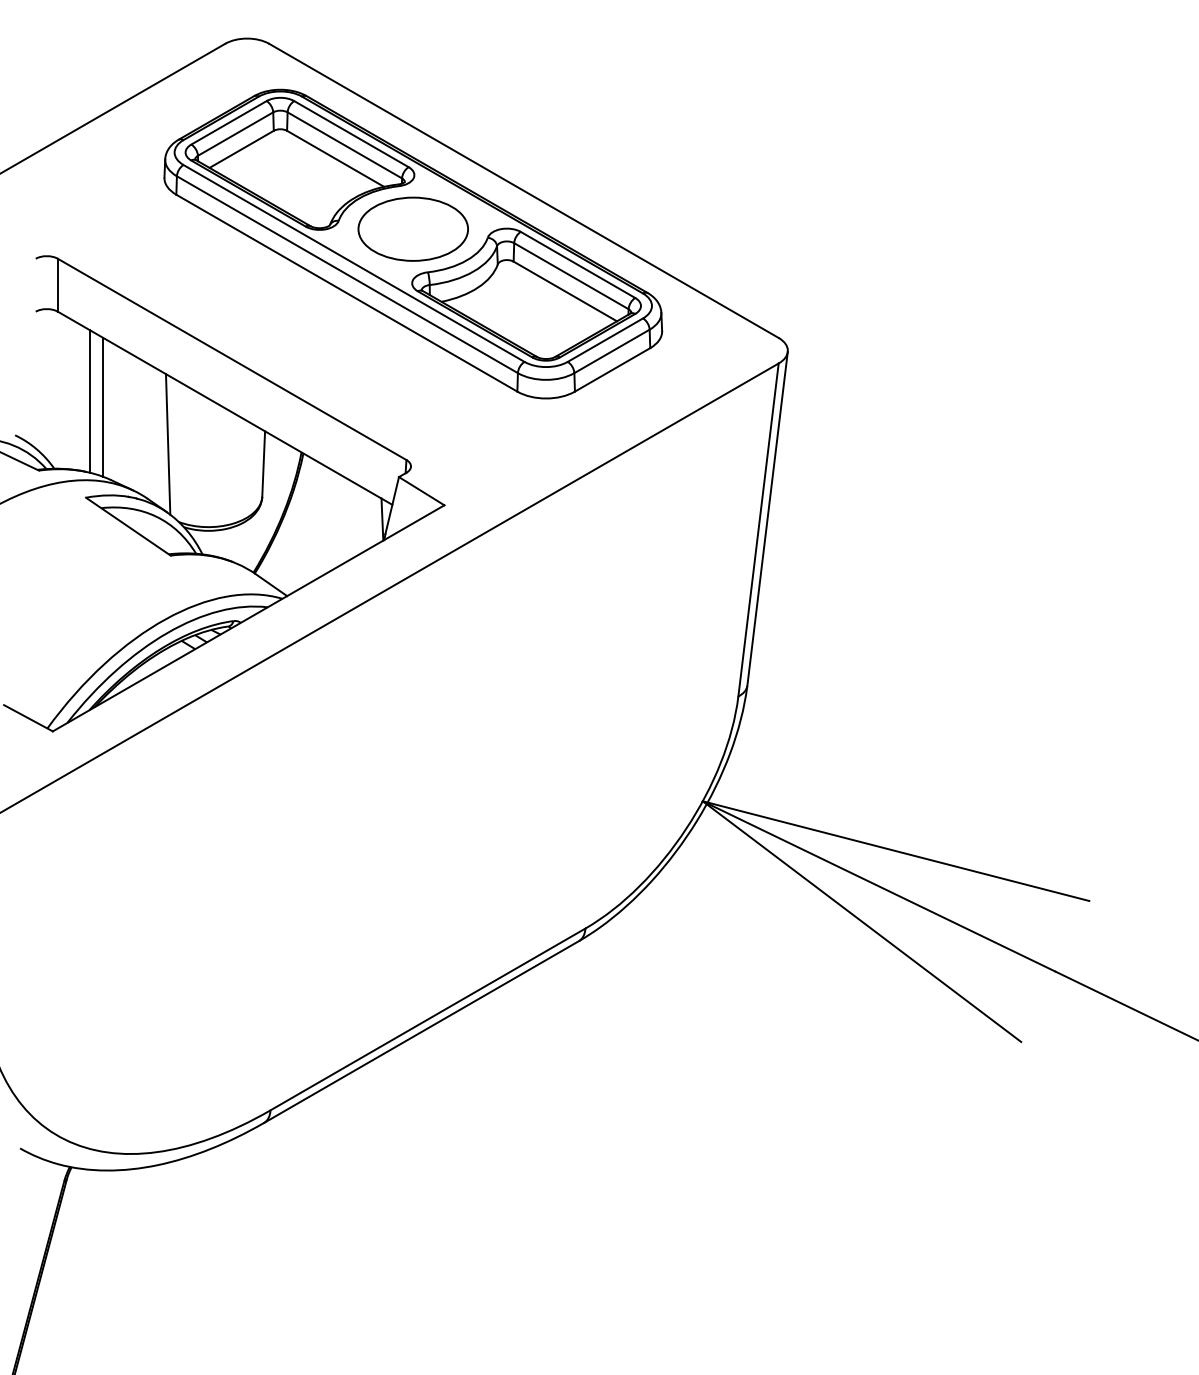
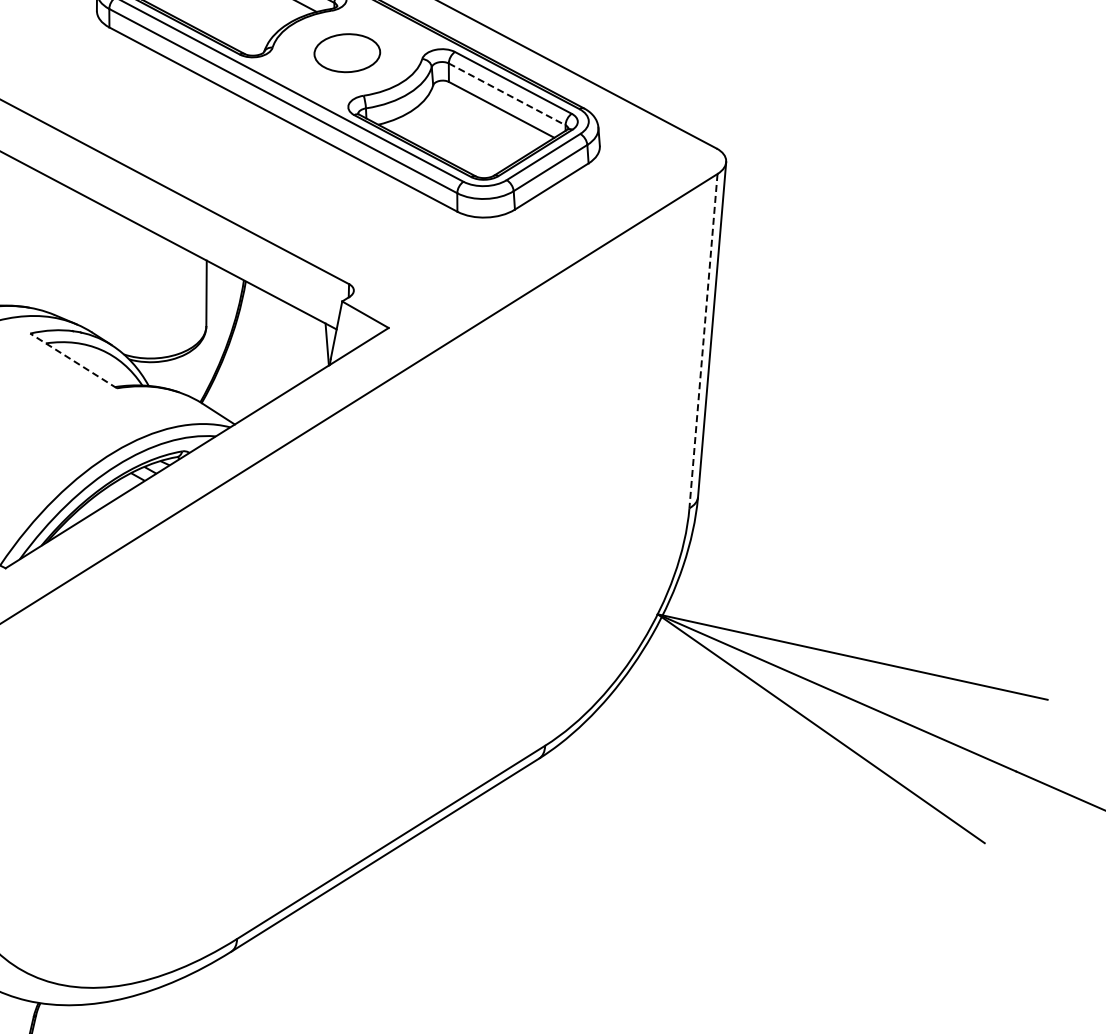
part: (412, 228) -> (346, 52), size x0.6
line: (571, 276) -> (507, 94), solid -> dashed
line: (90, 401) -> (31, 237), removed
line: (103, 406) -> (44, 241), removed
line: (168, 444) -> (110, 277), removed
line: (127, 526) -> (72, 360), solid -> dashed
line: (758, 529) -> (703, 340), solid -> dashed

